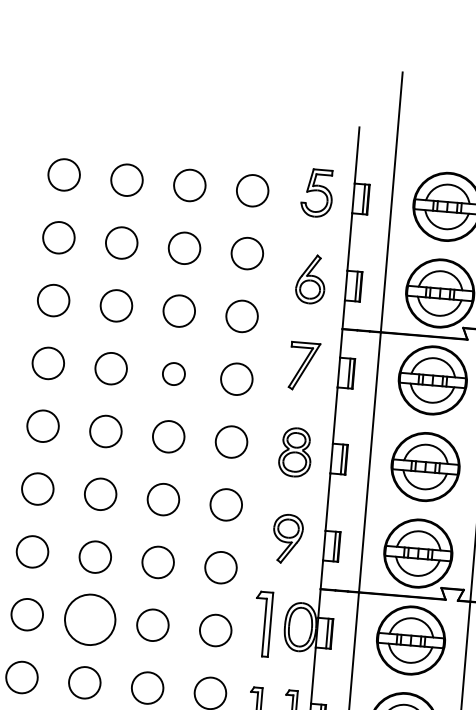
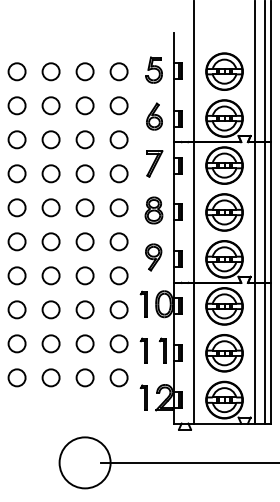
circle: (172, 373) -> (84, 173), size x1.43
circle: (89, 619) -> (50, 309), size x0.62
part: (261, 622) -> (143, 303), size x0.71

